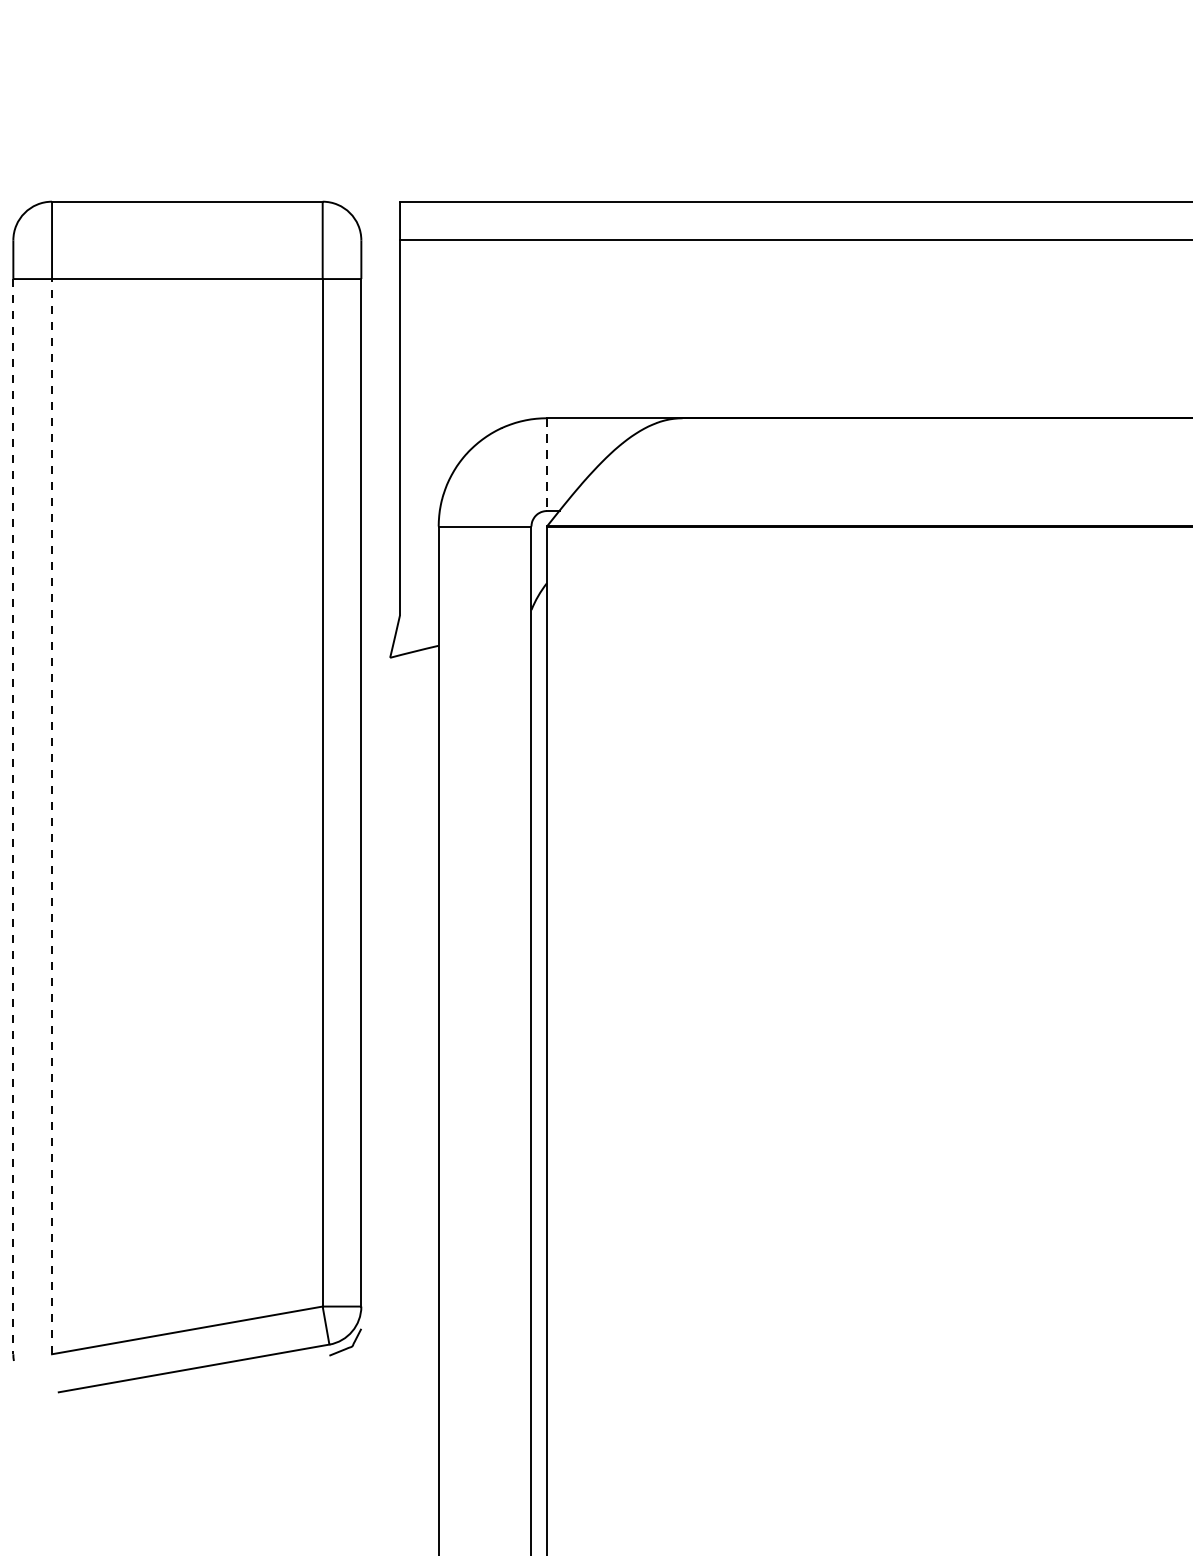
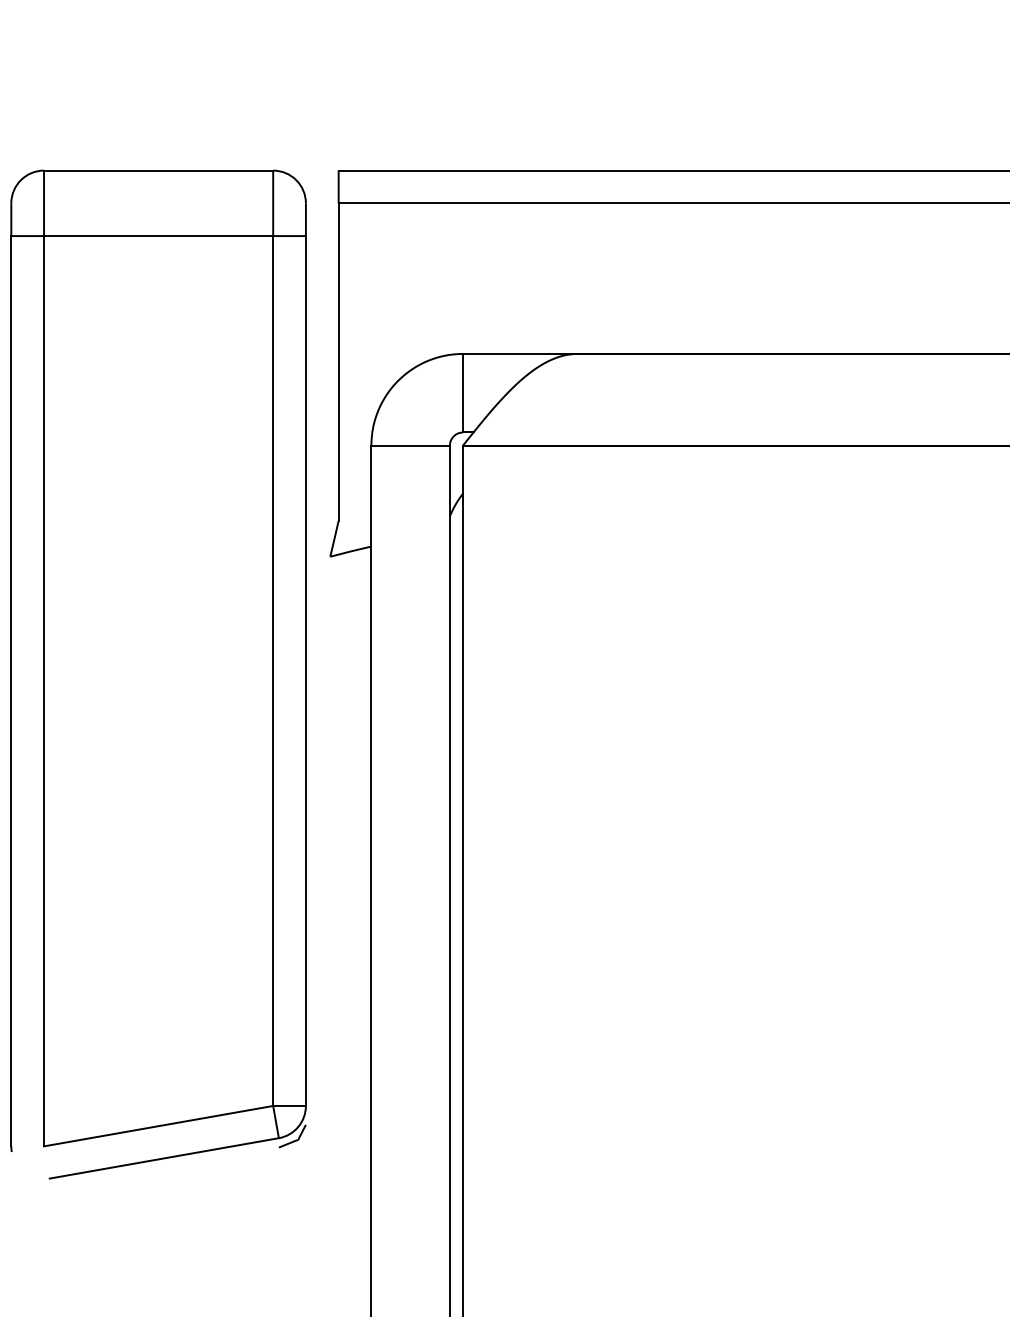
line: (547, 464) -> (463, 393), dashed -> solid
line: (52, 815) -> (44, 690), dashed -> solid
line: (13, 816) -> (11, 691), dashed -> solid

